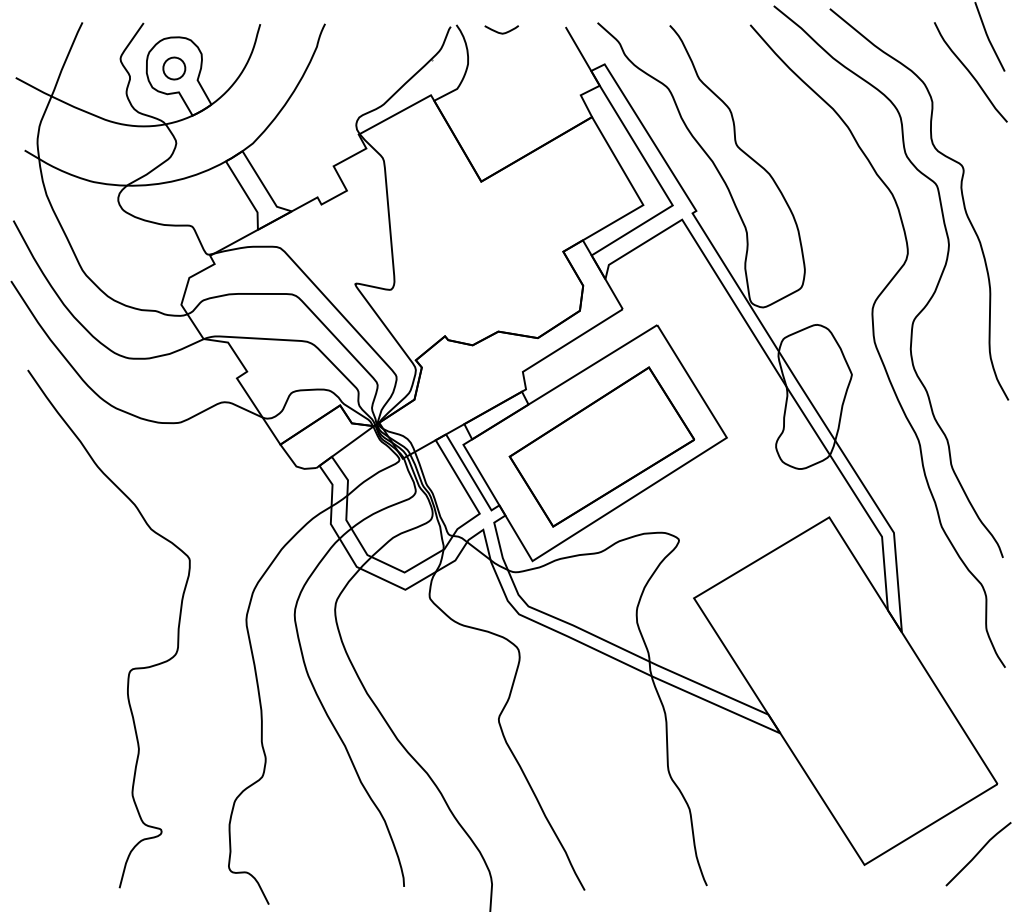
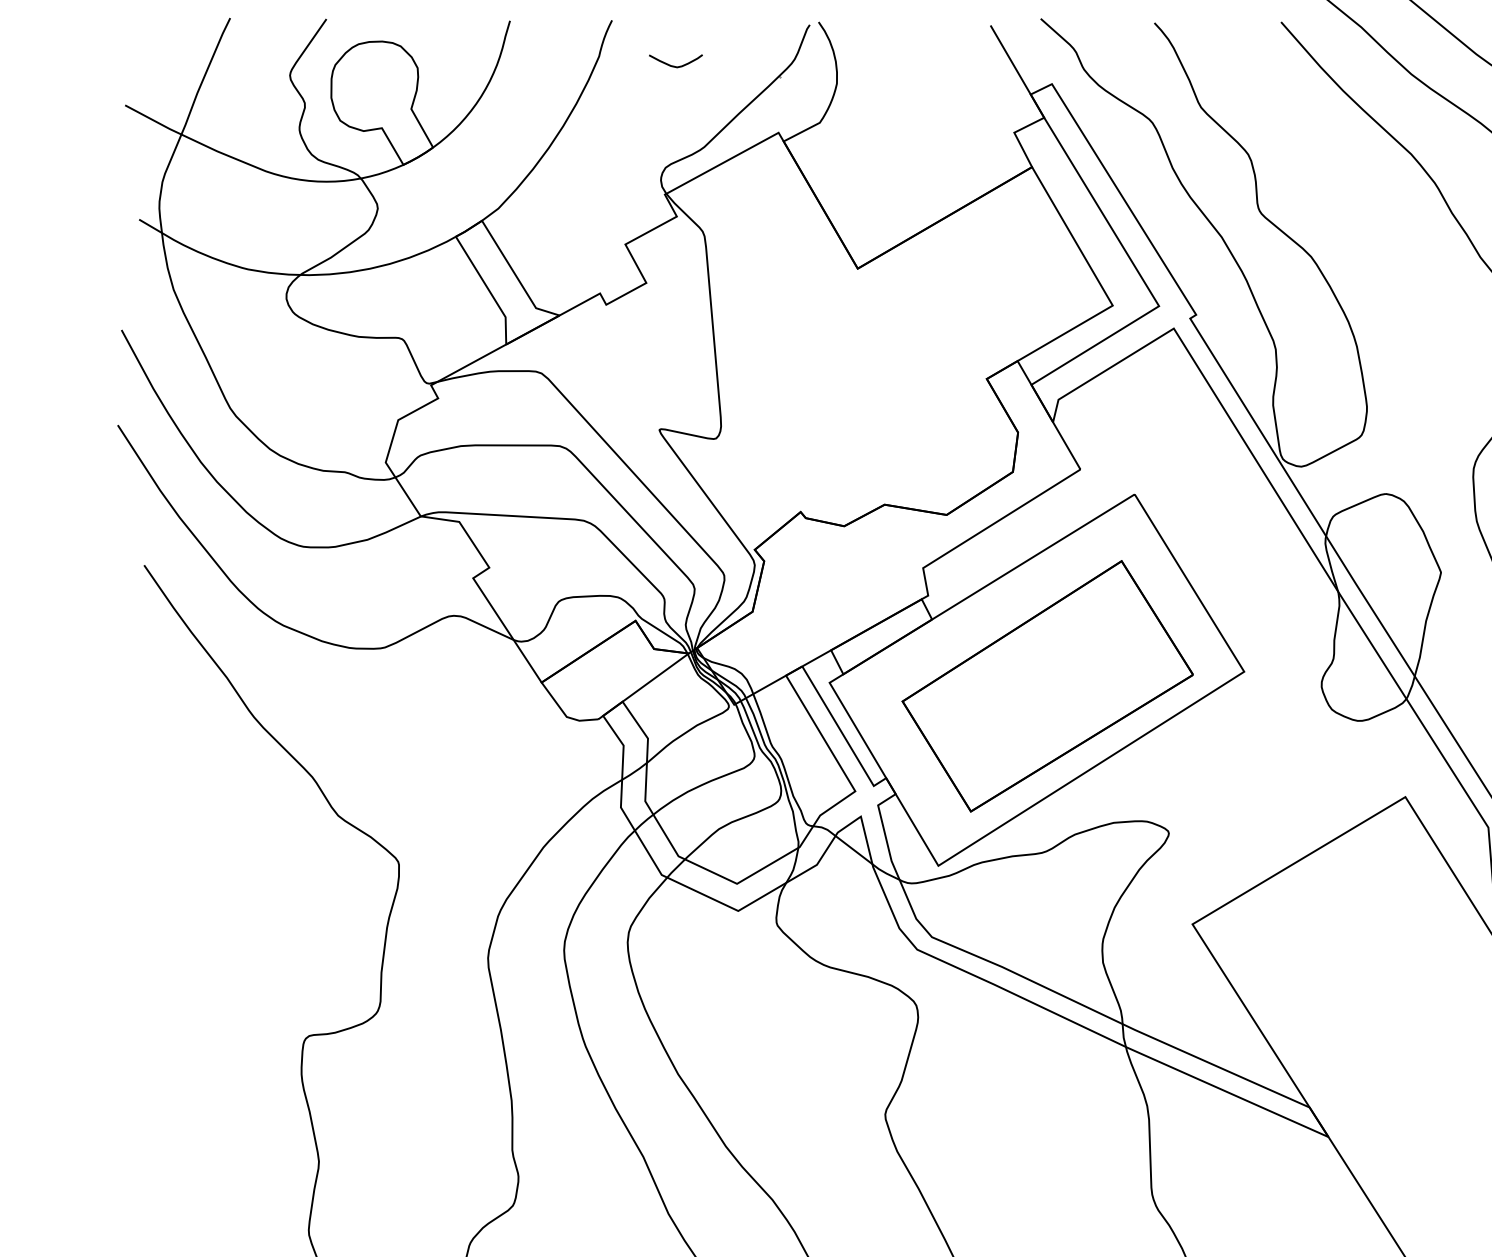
curve: (501, 32) -> (675, 65), moved
part: (174, 68) -> (374, 90), removed

